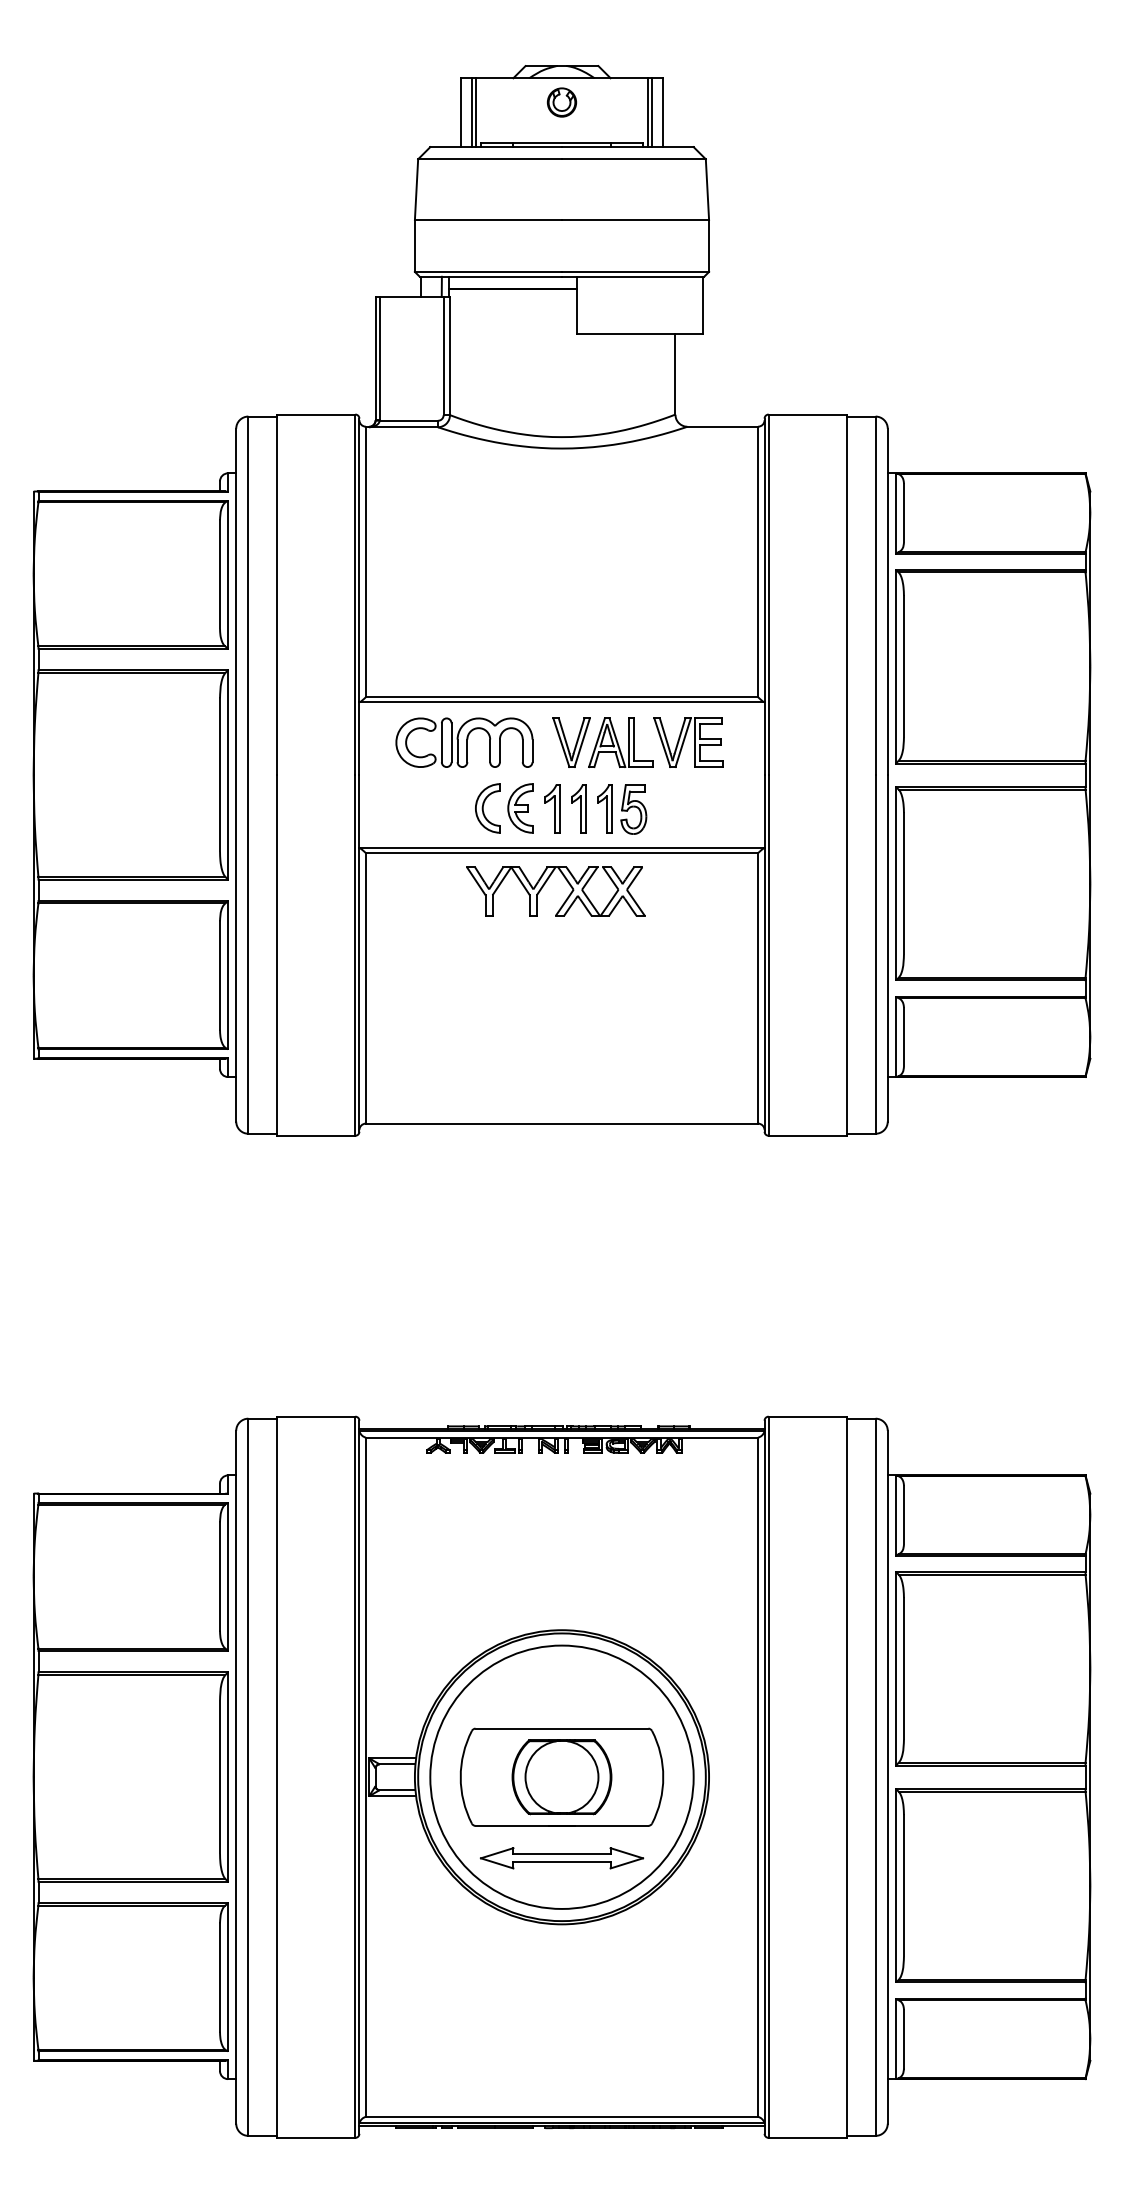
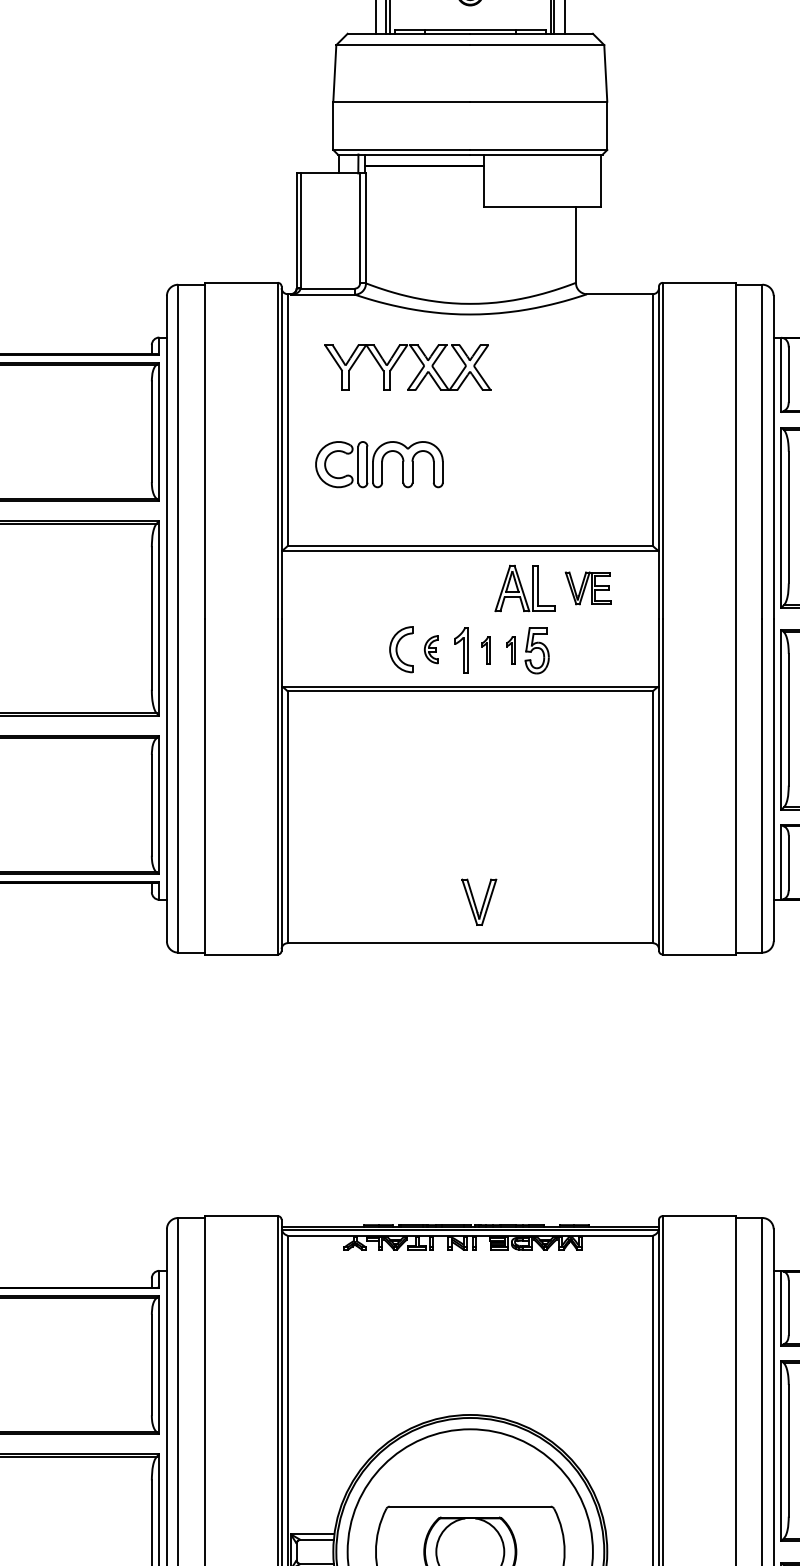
part: (464, 742) -> (379, 464), moved
part: (571, 742) -> (479, 902), moved
part: (688, 742) -> (588, 588), size x0.7
part: (520, 808) -> (431, 649), size x0.6
part: (578, 808) -> (485, 649), size x0.6
part: (604, 808) -> (509, 649), size x0.6
part: (545, 884) -> (398, 361), moved

